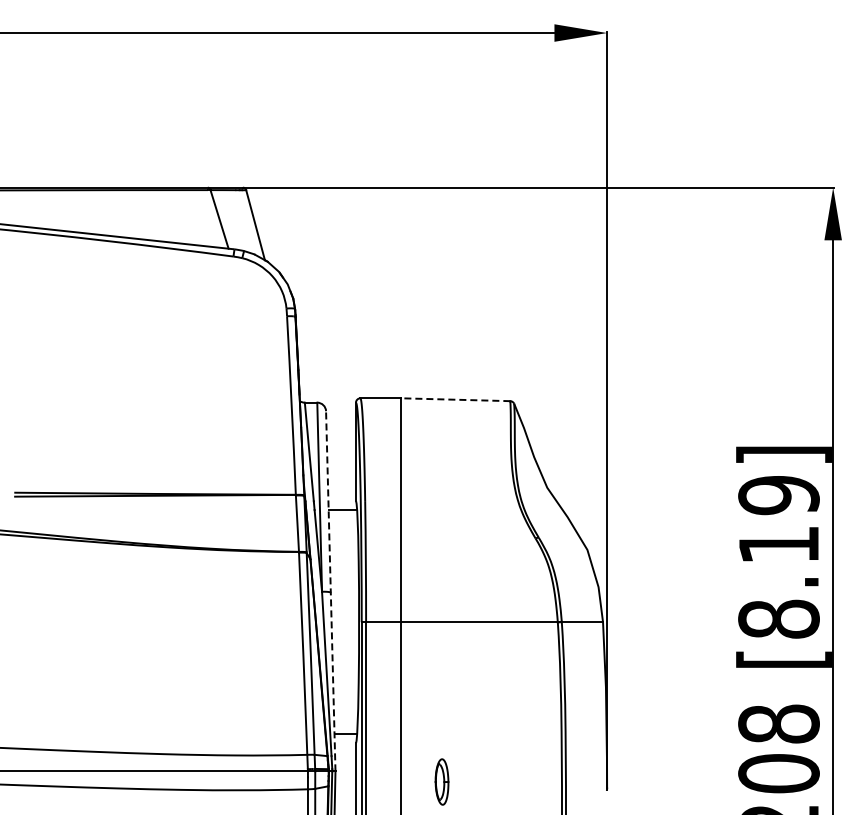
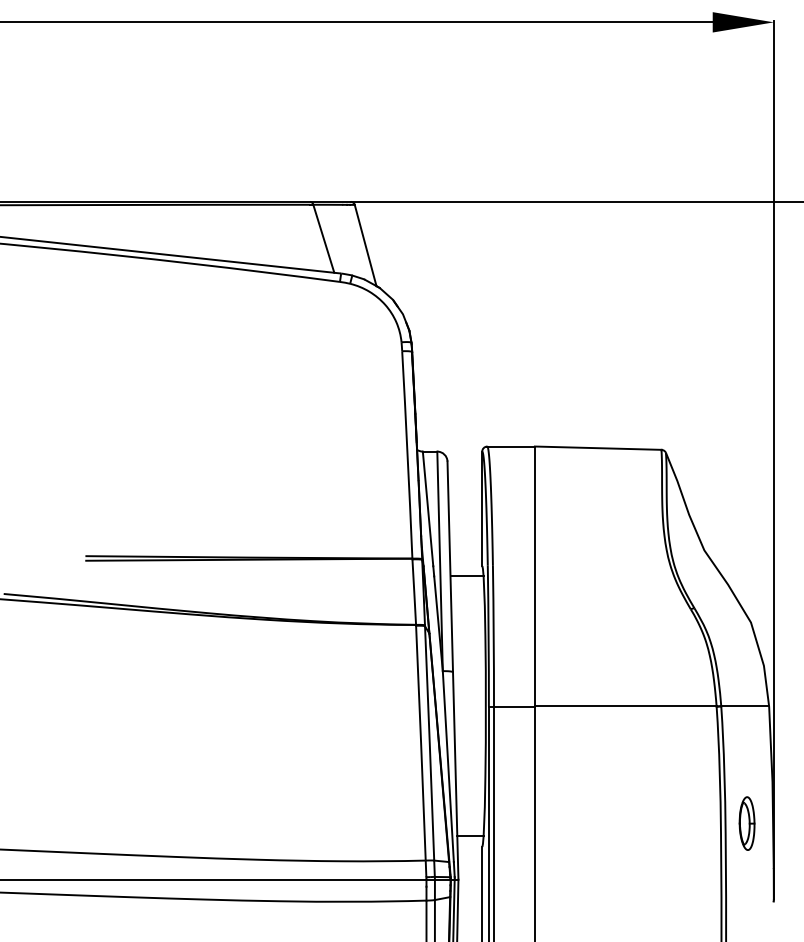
line: (455, 399) -> (597, 447), dashed -> solid
line: (330, 590) -> (452, 669), dashed -> solid
part: (441, 781) -> (746, 823), moved

